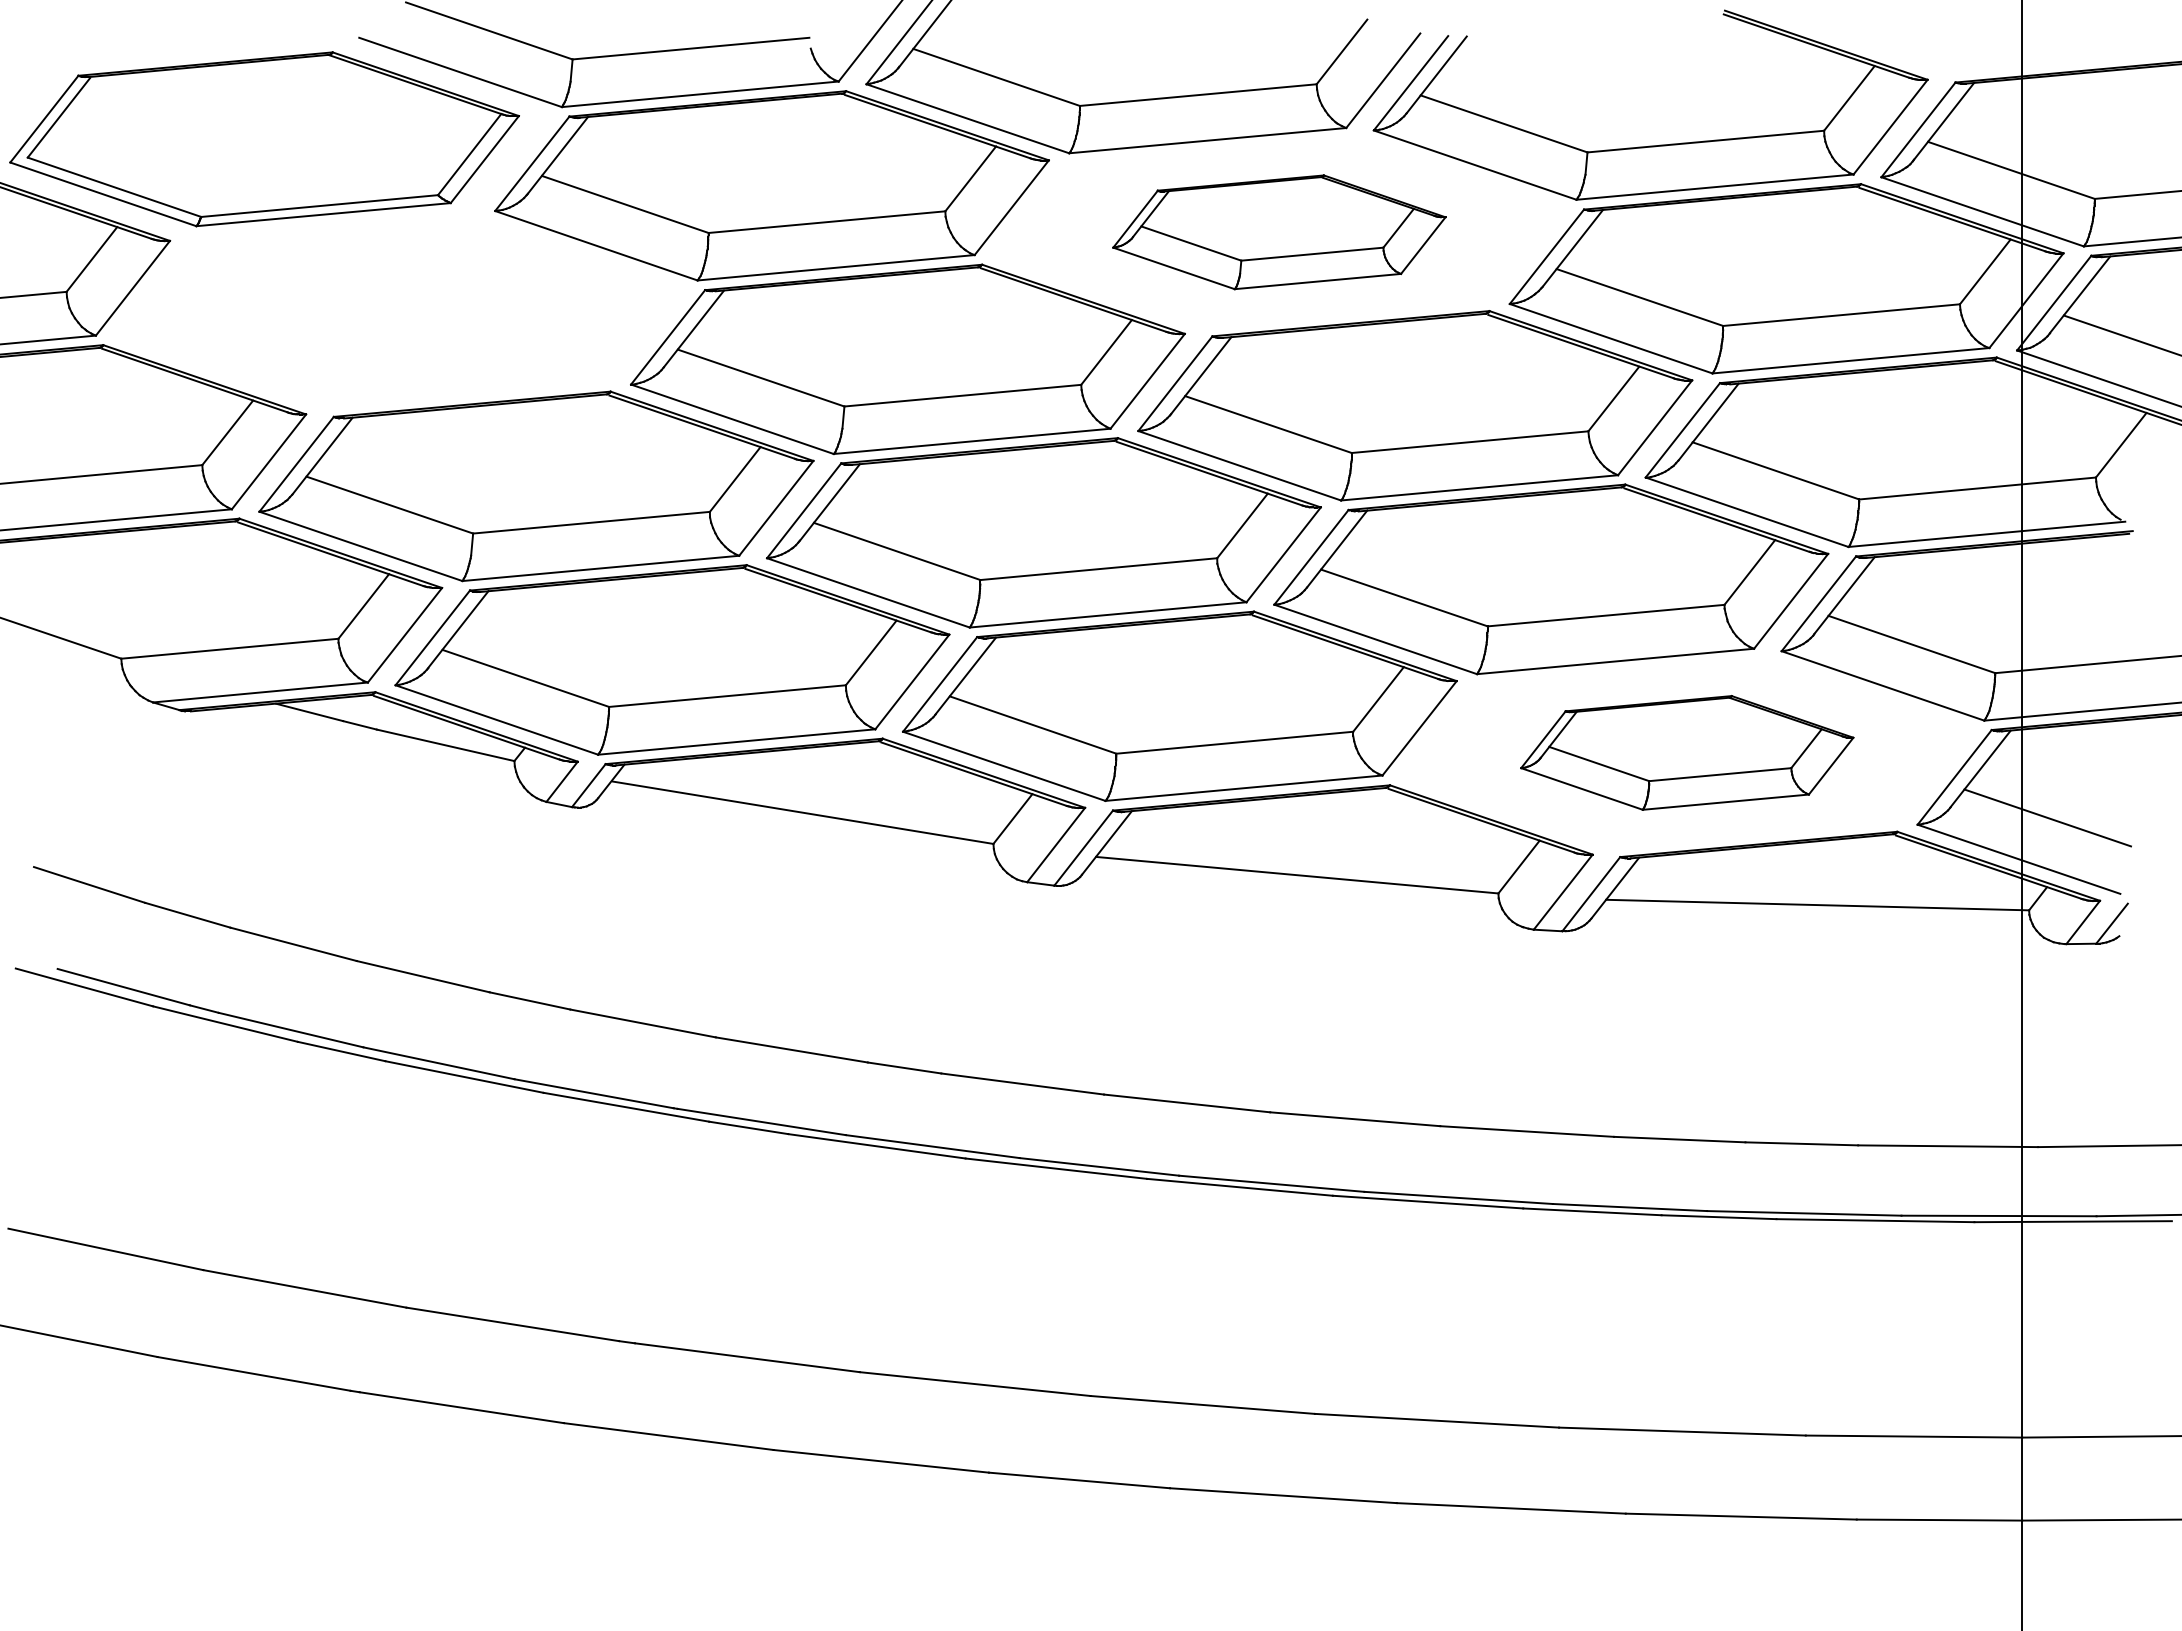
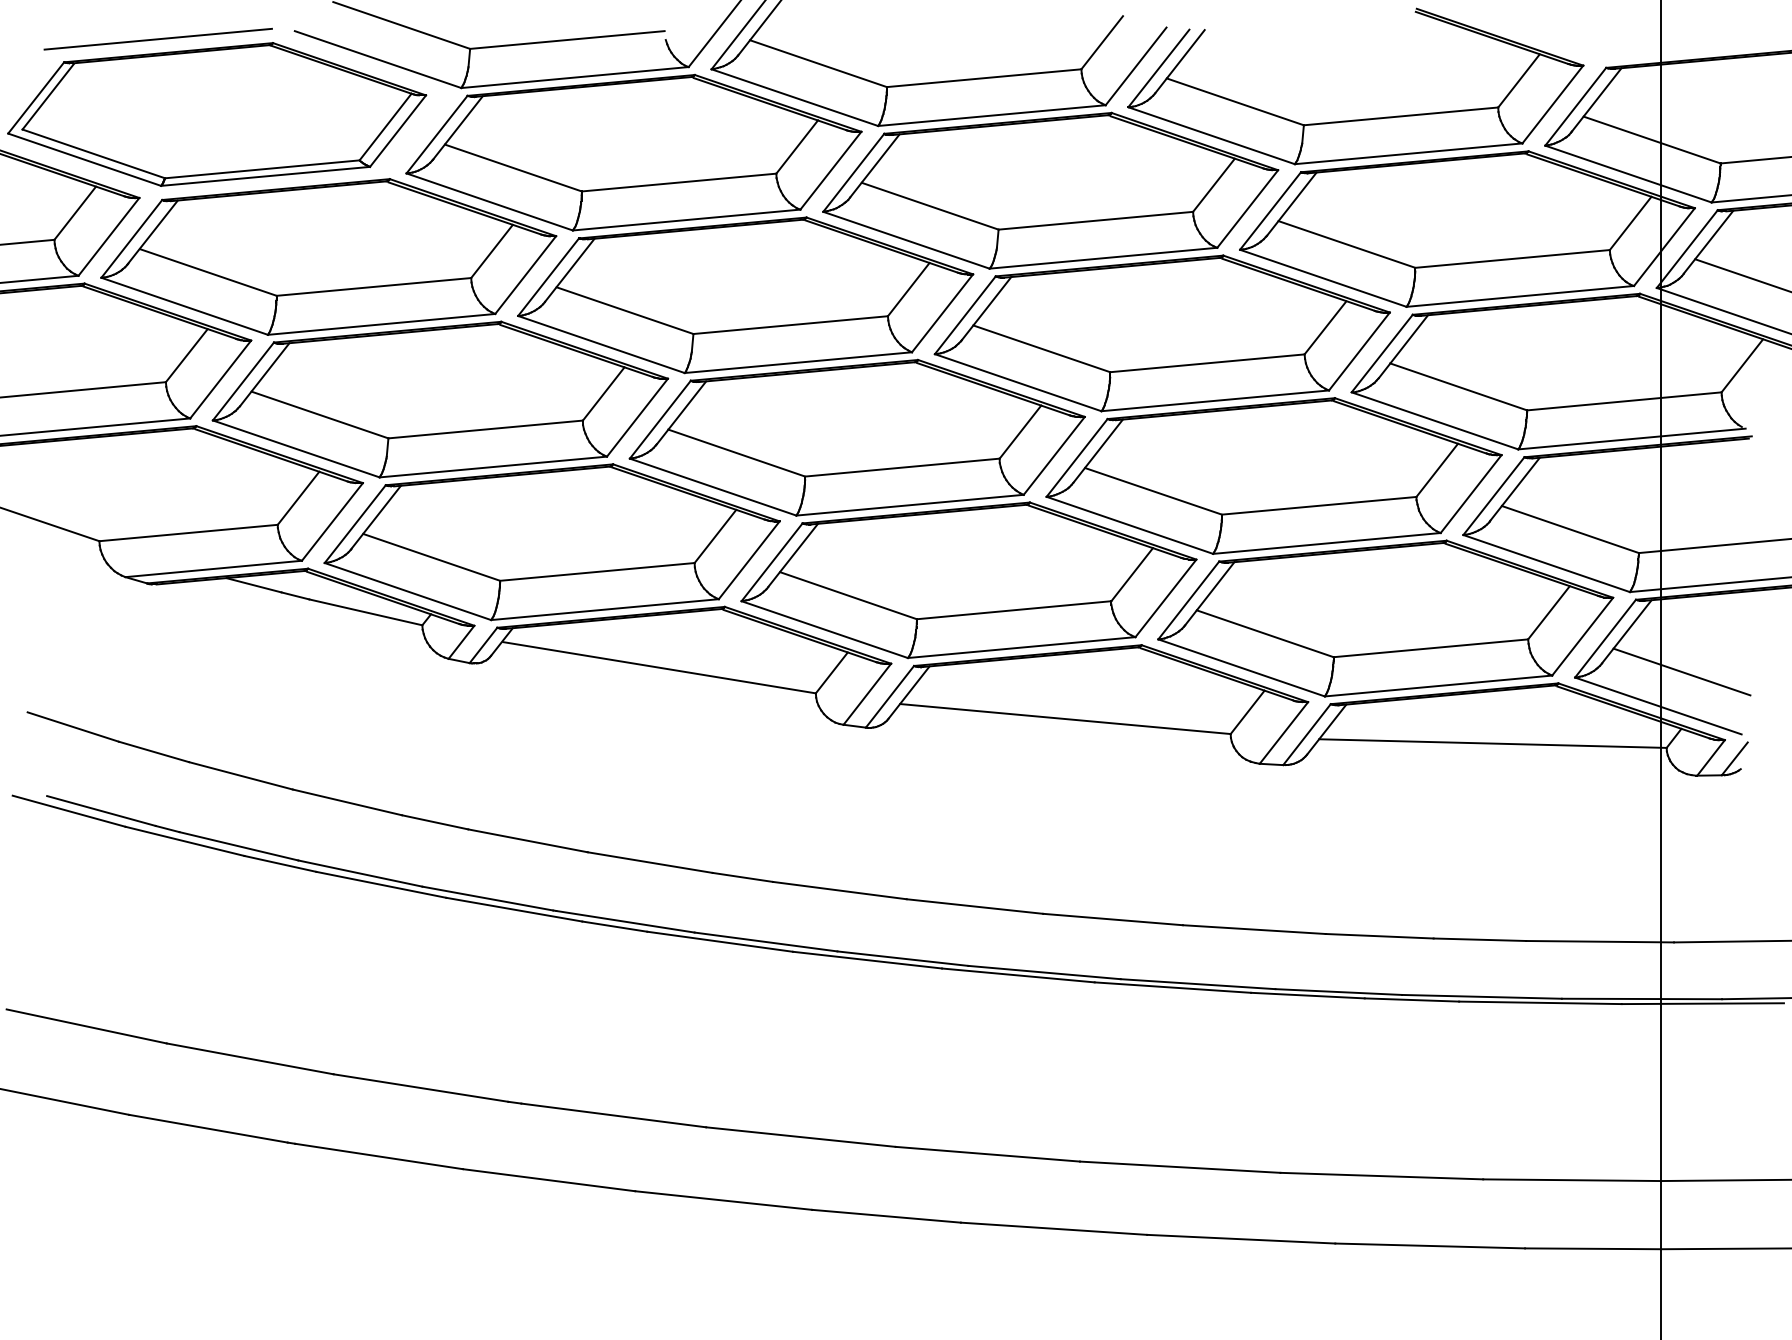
line: (192, 47) -> (157, 39), added
part: (1279, 232) -> (1050, 191), size x1.67
part: (400, 312) -> (328, 256), added
part: (1687, 752) -> (1386, 618), size x1.67

